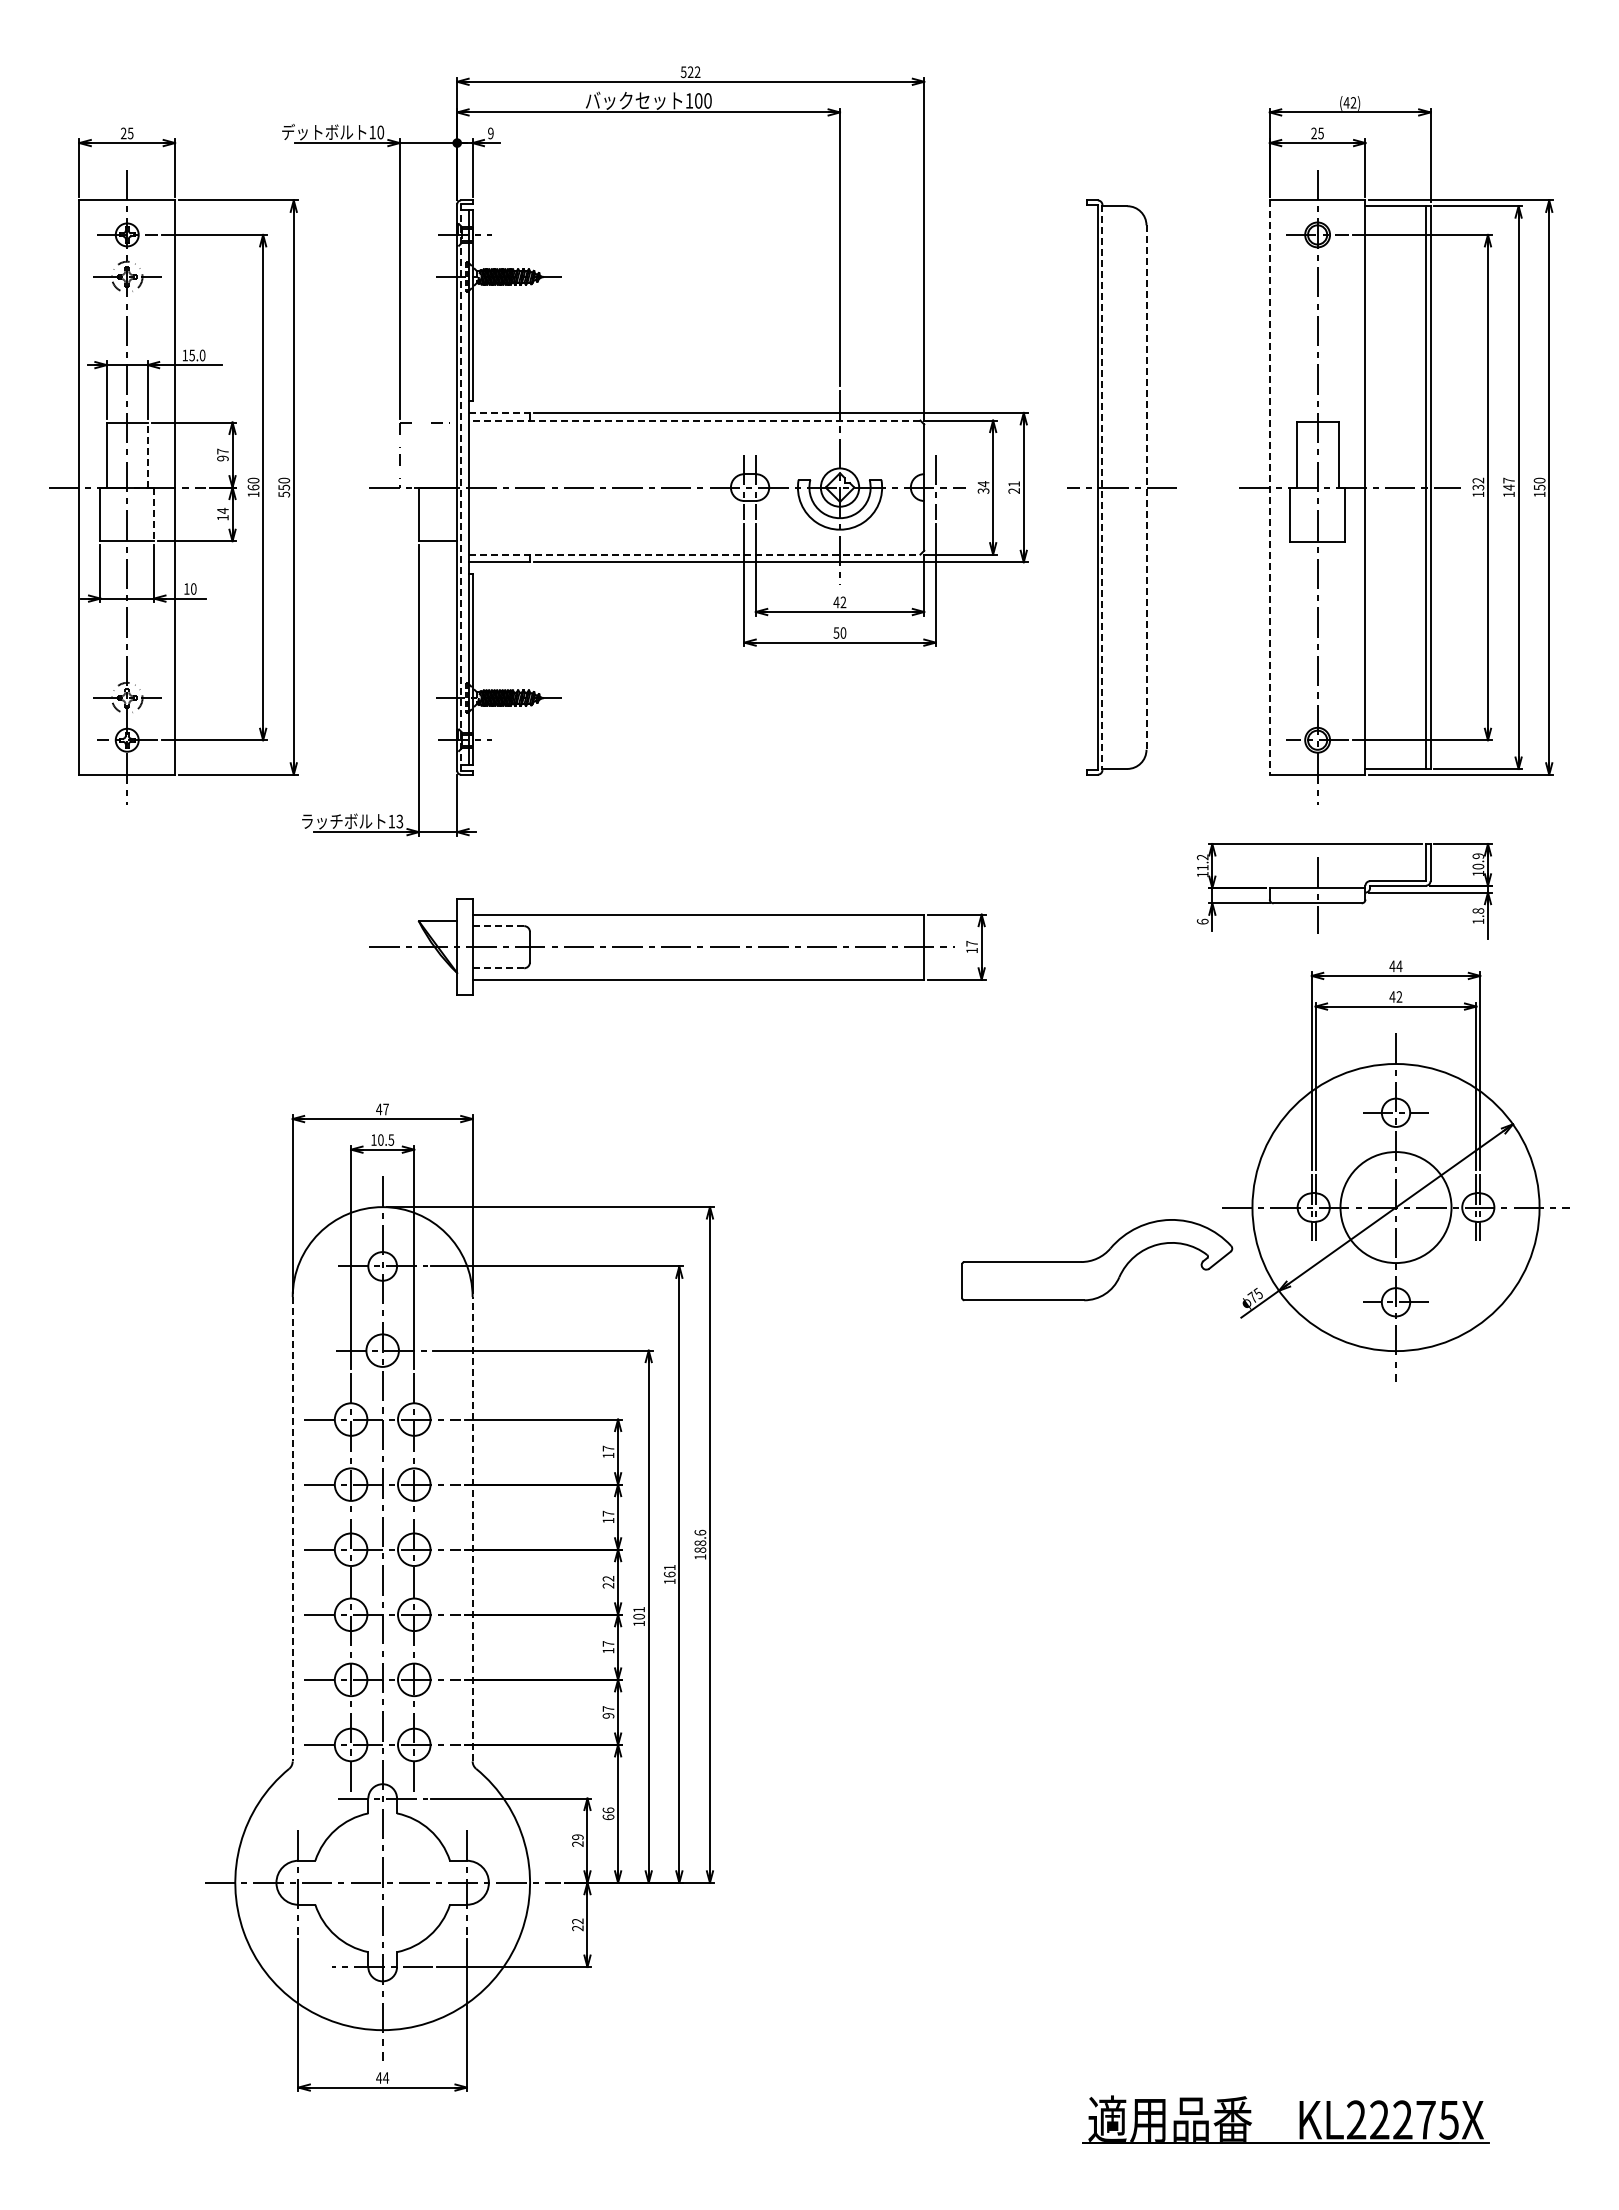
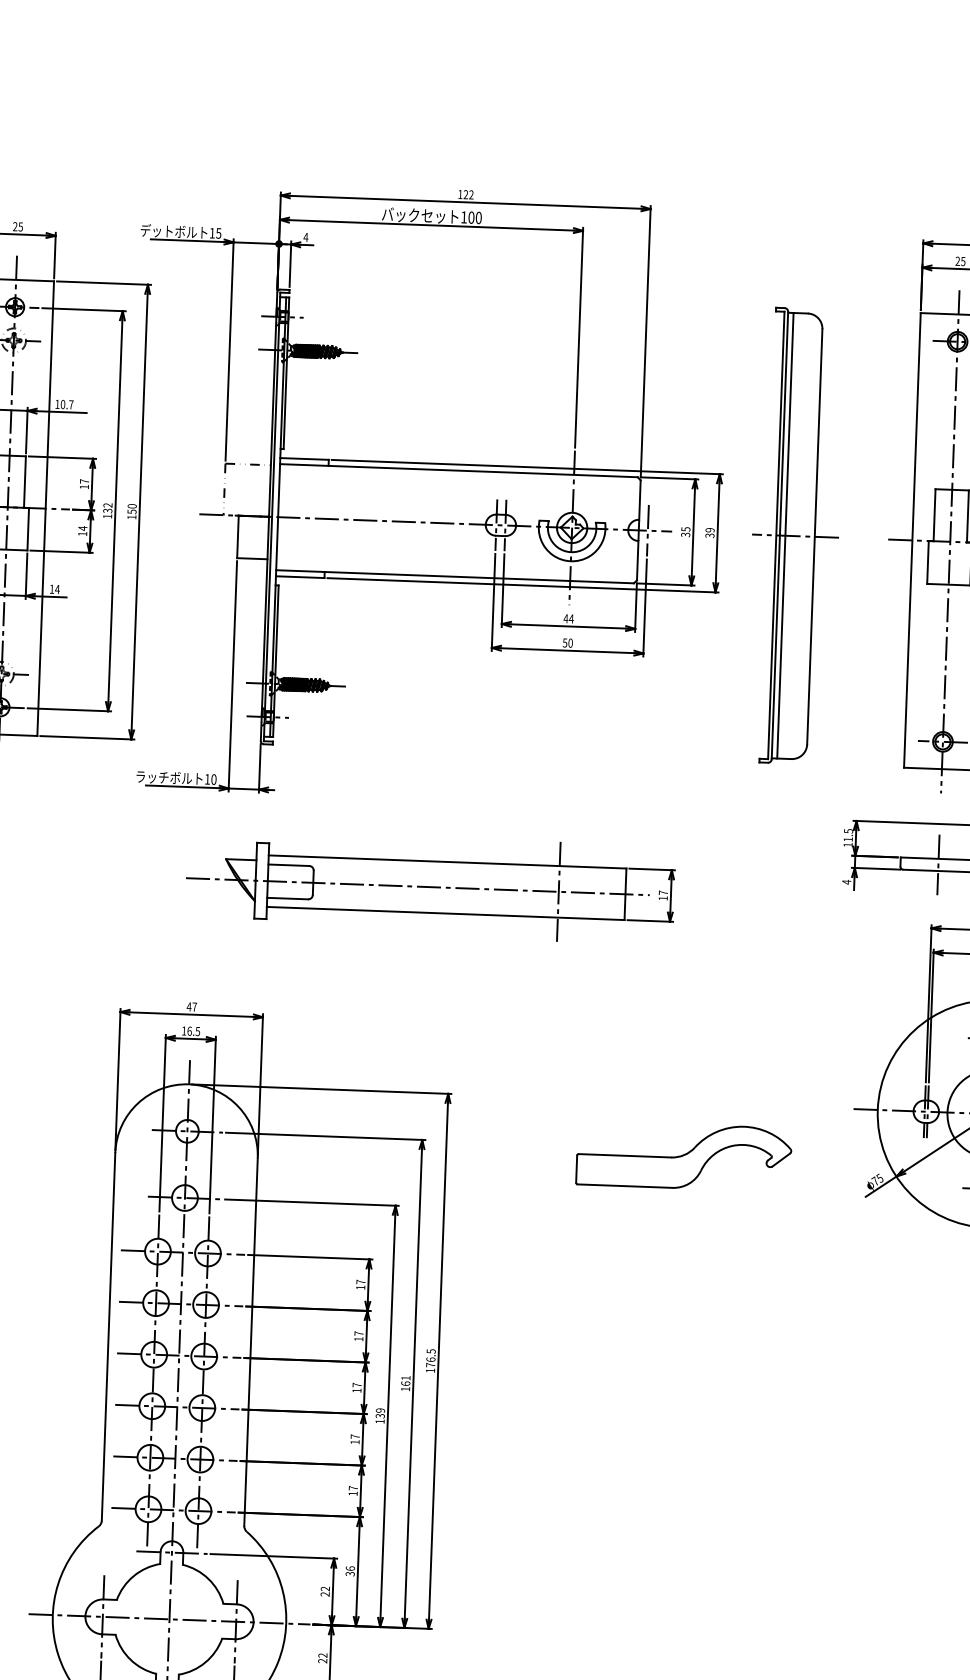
text: (683, 72) -> (460, 194), 522 -> 122
text: (380, 132) -> (218, 233), 10 -> 15
text: (490, 133) -> (305, 237), 9 -> 4
text: (197, 355) -> (67, 404), 15.0 -> 10.7
line: (499, 412) -> (304, 458), dashed -> solid
line: (694, 420) -> (458, 470), dashed -> solid
line: (147, 455) -> (24, 482), dashed -> solid
text: (222, 458) -> (84, 486), 97 -> 17
text: (253, 483) -> (107, 507), 160 -> 132
text: (983, 484) -> (685, 529), 34 -> 35
text: (1014, 487) -> (710, 532), 21 -> 39
line: (1102, 487) -> (779, 535), dashed -> solid
line: (1109, 487) -> (785, 535), added
line: (461, 488) -> (272, 517), dashed -> solid
line: (1146, 488) -> (814, 537), dashed -> solid
line: (1269, 488) -> (912, 541), dashed -> solid
text: (284, 494) -> (132, 517), 550 -> 150
line: (154, 514) -> (28, 529), dashed -> solid
line: (694, 554) -> (454, 576), dashed -> solid
text: (193, 588) -> (57, 589), 10 -> 14
text: (843, 602) -> (571, 619), 42 -> 44
text: (399, 821) -> (213, 779), 13 -> 10
text: (1202, 857) -> (848, 831), 11.2 -> 11.5
text: (1202, 921) -> (846, 882), 6 -> 4
line: (498, 926) -> (288, 865), dashed -> solid
line: (840, 947) -> (559, 892), added
line: (498, 968) -> (287, 898), dashed -> solid
text: (380, 1139) -> (189, 1030), 10.5 -> 16.5
part: (1097, 1260) -> (684, 1156), moved
line: (472, 1528) -> (250, 1341), dashed -> solid
line: (292, 1529) -> (108, 1337), dashed -> solid
text: (700, 1540) -> (431, 1357), 188.6 -> 176.5
text: (608, 1582) -> (357, 1388), 22 -> 17
text: (638, 1613) -> (379, 1413), 101 -> 139
text: (608, 1715) -> (353, 1493), 97 -> 17
text: (608, 1817) -> (350, 1574), 66 -> 36
text: (577, 1836) -> (325, 1588), 29 -> 22

